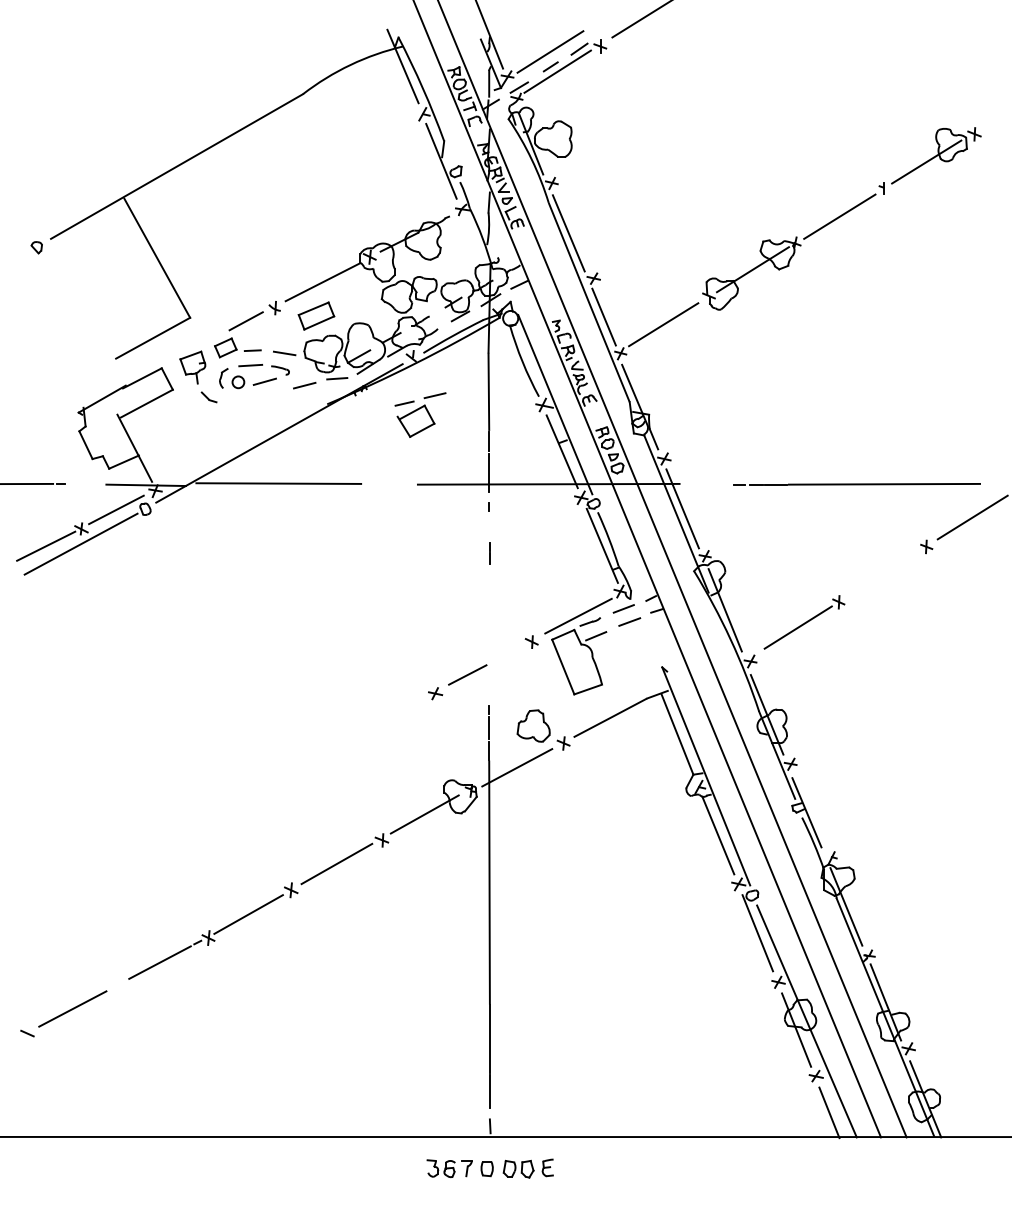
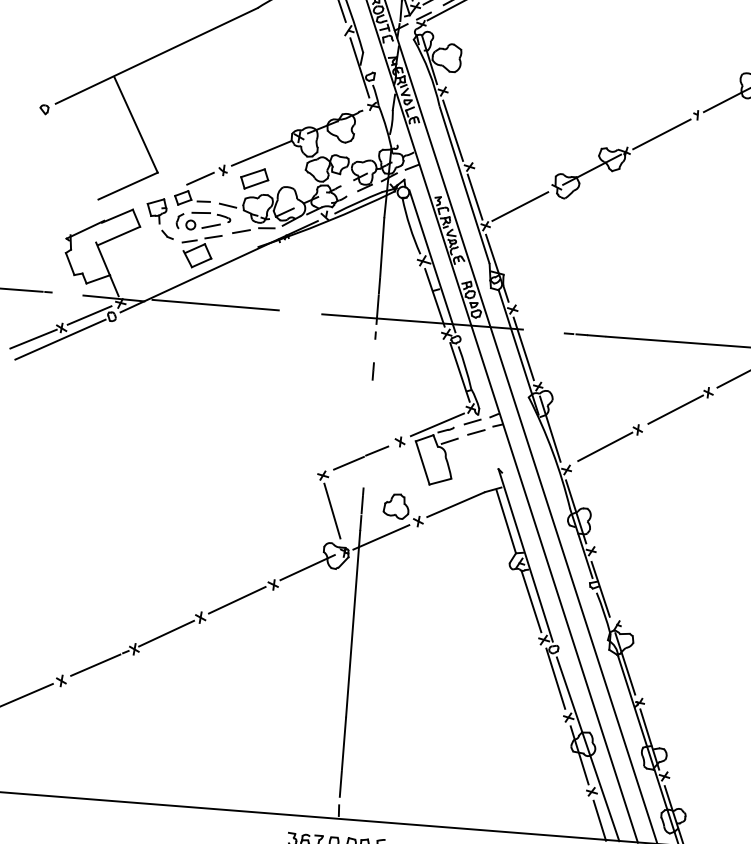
part: (420, 414) -> (201, 250), moved
line: (885, 572) -> (675, 409), added
line: (502, 656) -> (376, 451), added
line: (450, 738) -> (331, 510), added
part: (116, 986) -> (60, 680), added

